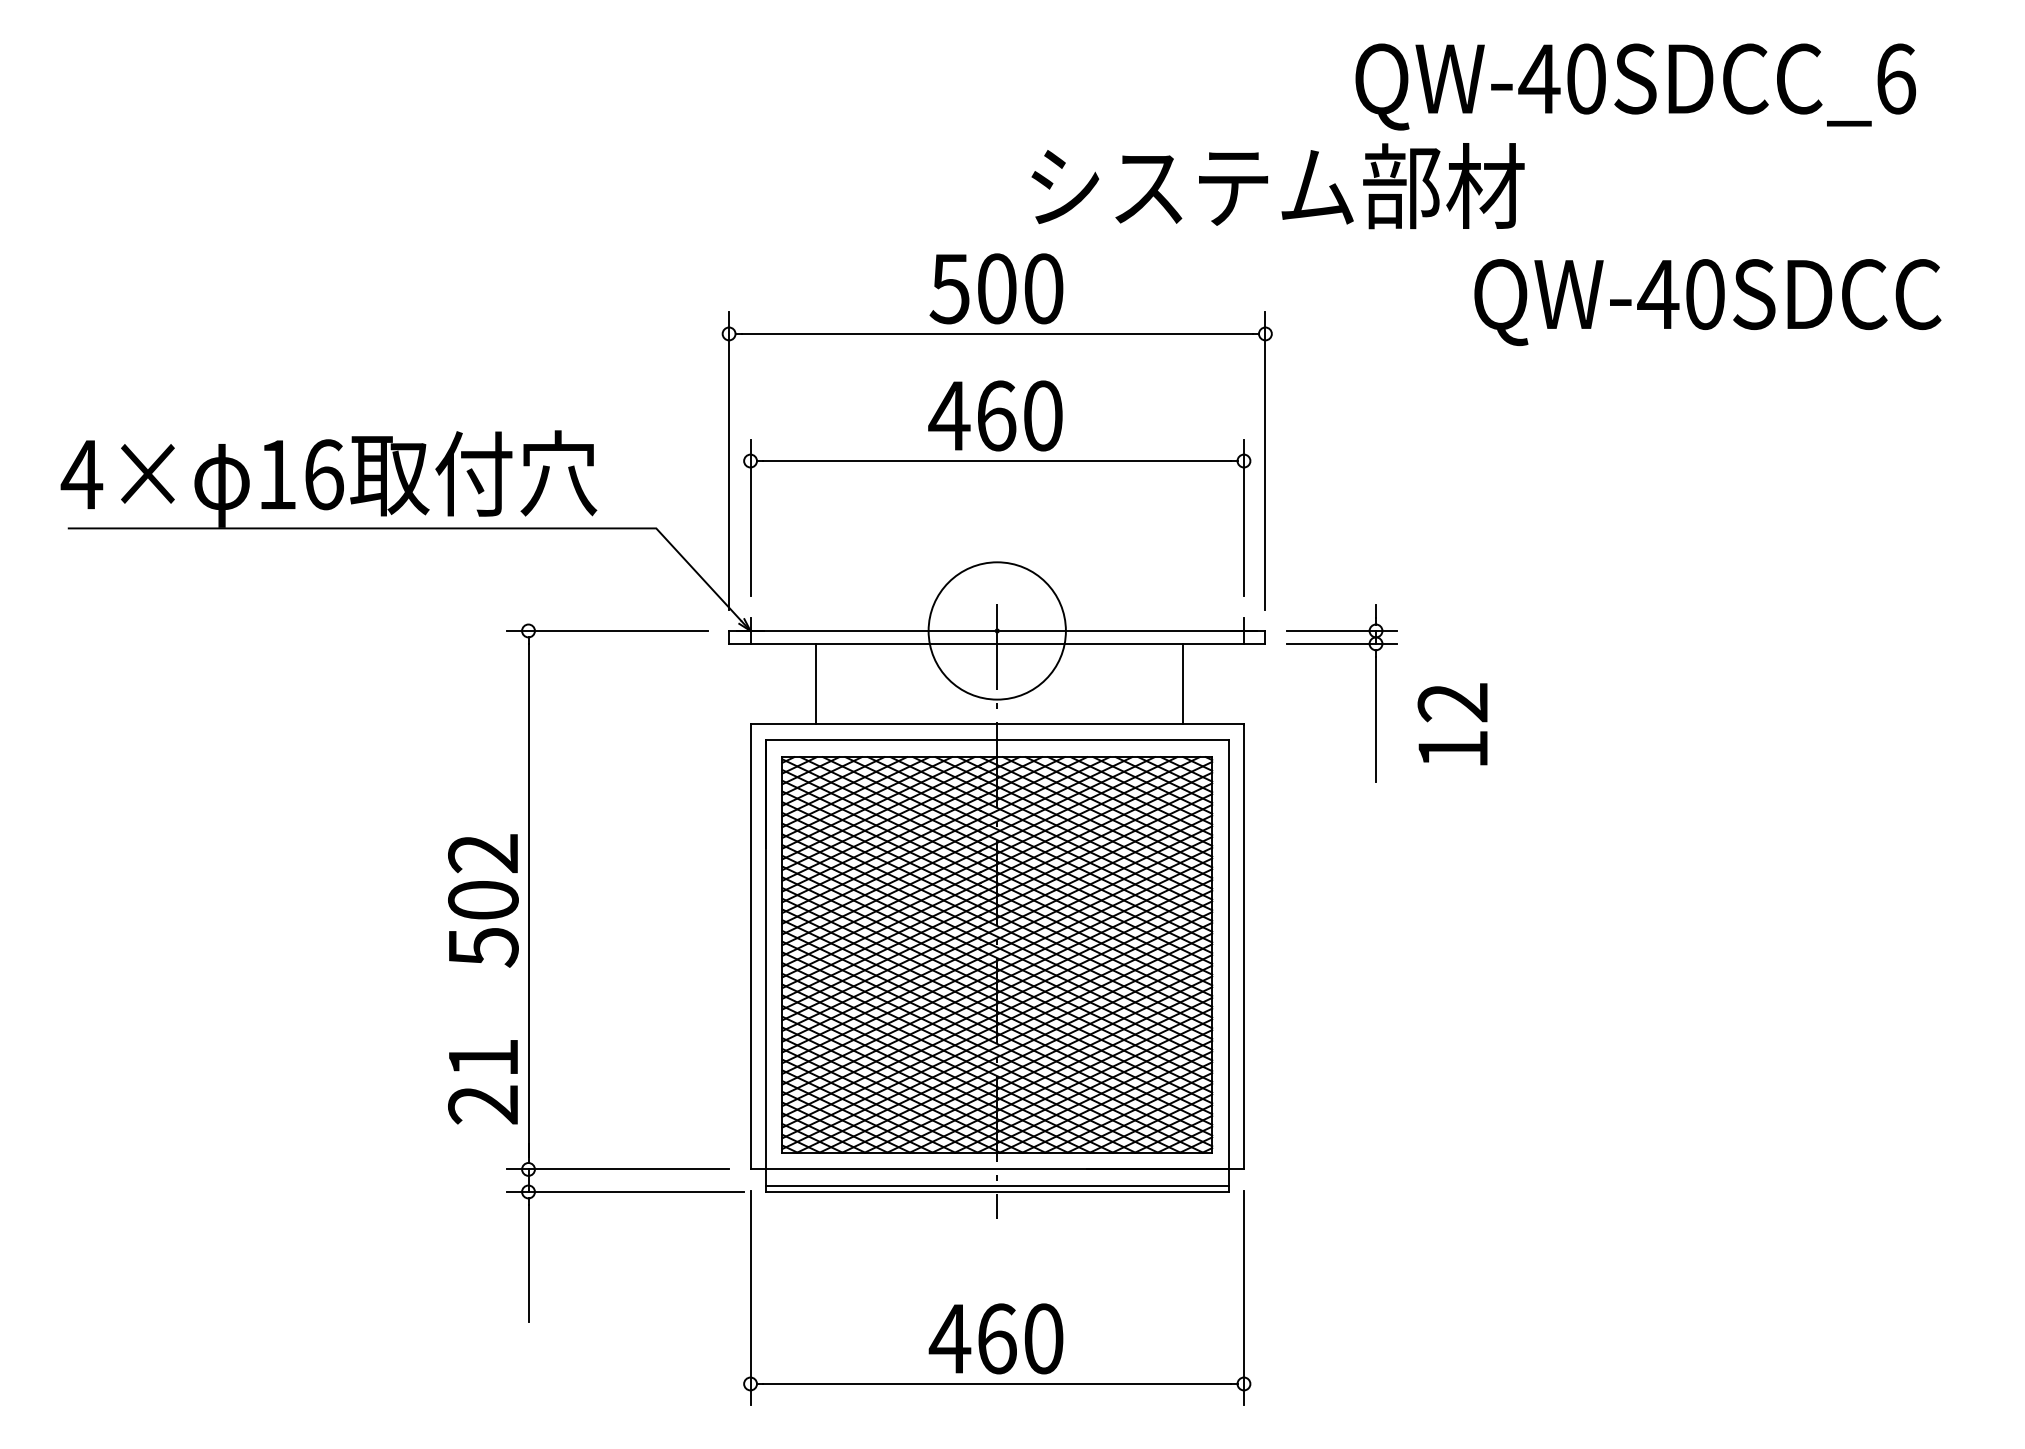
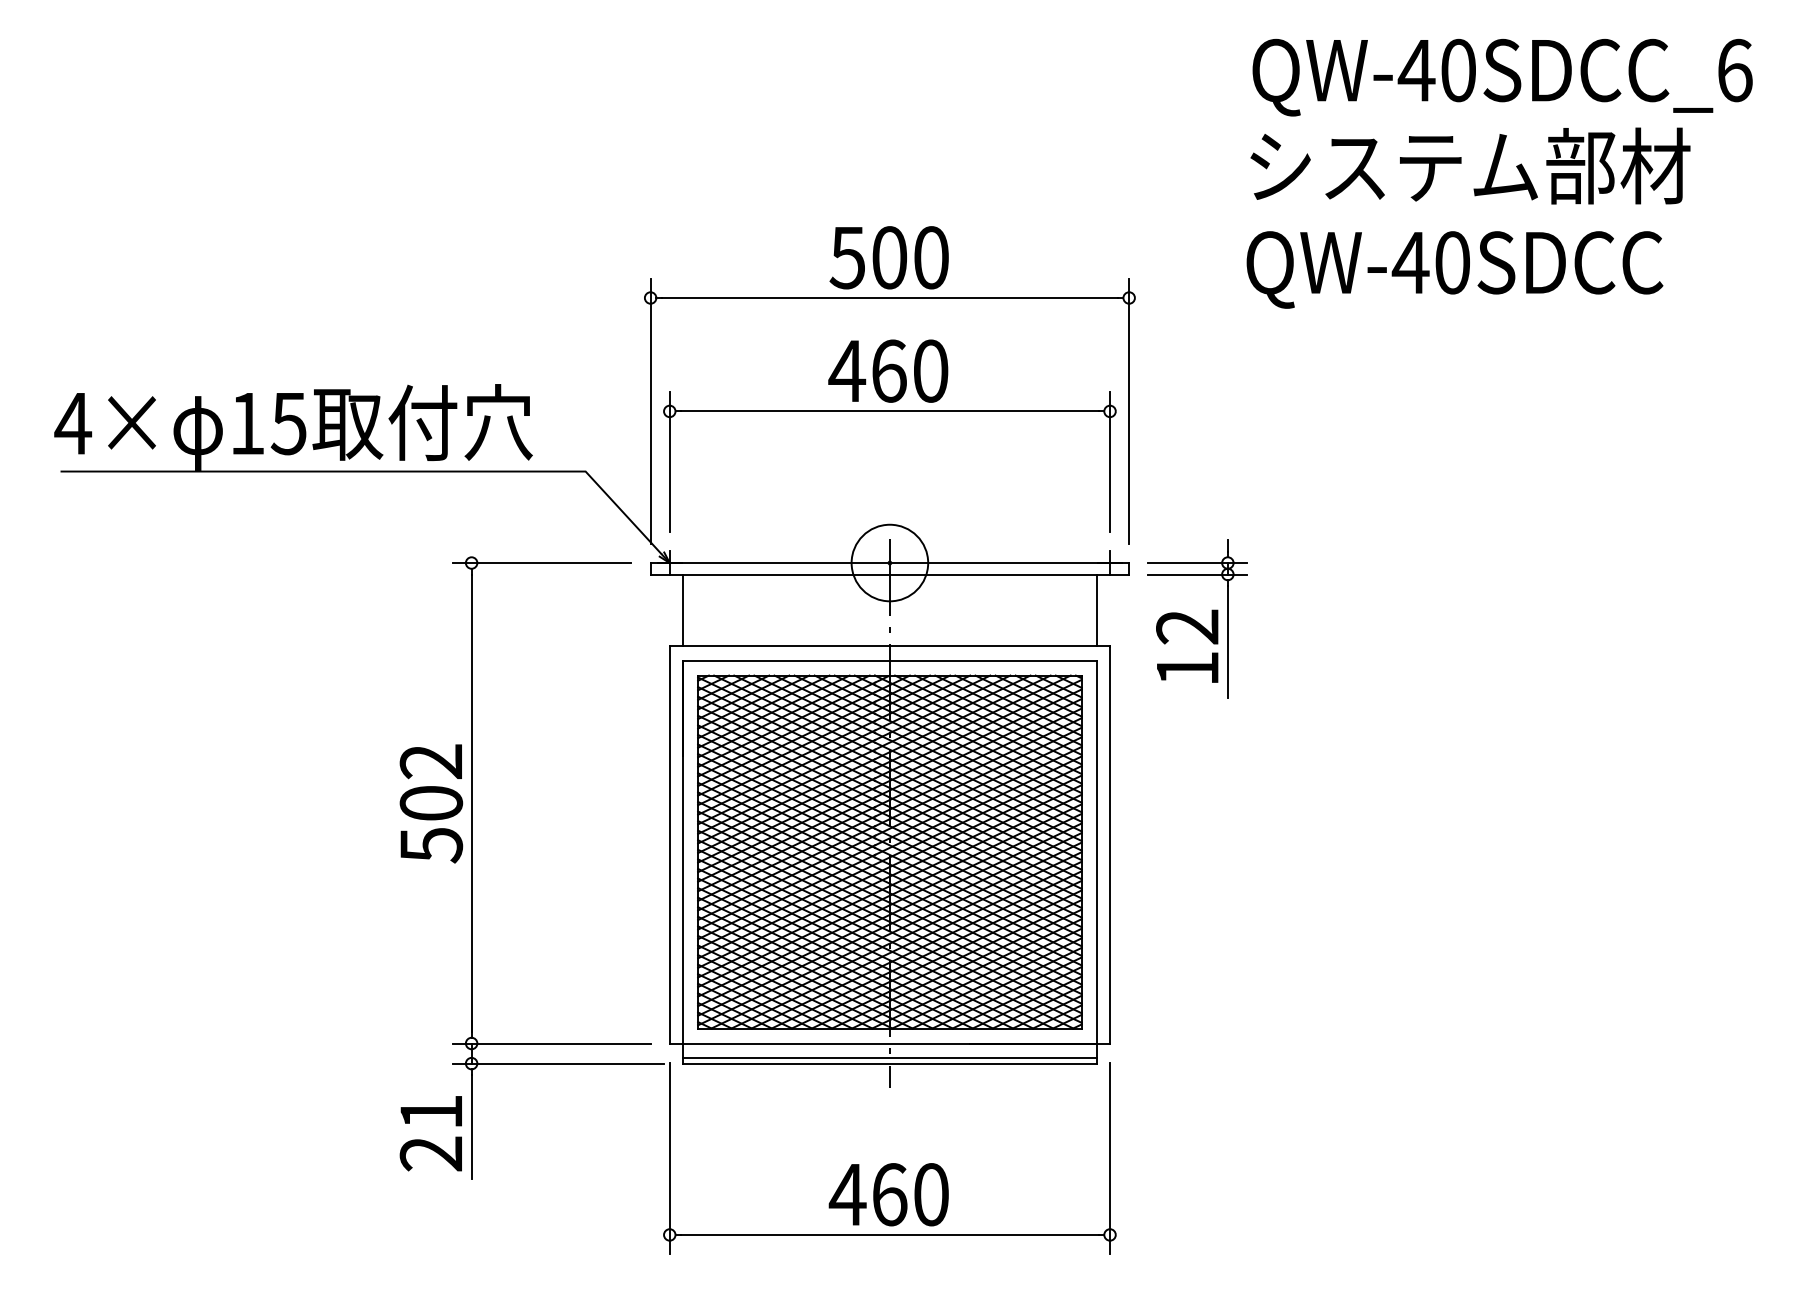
text: (1635, 86) -> (1502, 77), moved
text: (1278, 185) -> (1470, 165), moved
text: (1707, 301) -> (1454, 269), moved
text: (323, 474) -> (288, 423), 16 -> 15
circle: (996, 630) -> (889, 562), size x0.62
line: (816, 684) -> (683, 610), moved
line: (1182, 684) -> (1096, 610), moved
text: (1452, 723) -> (1187, 645), moved
text: (482, 1082) -> (430, 1133), moved

